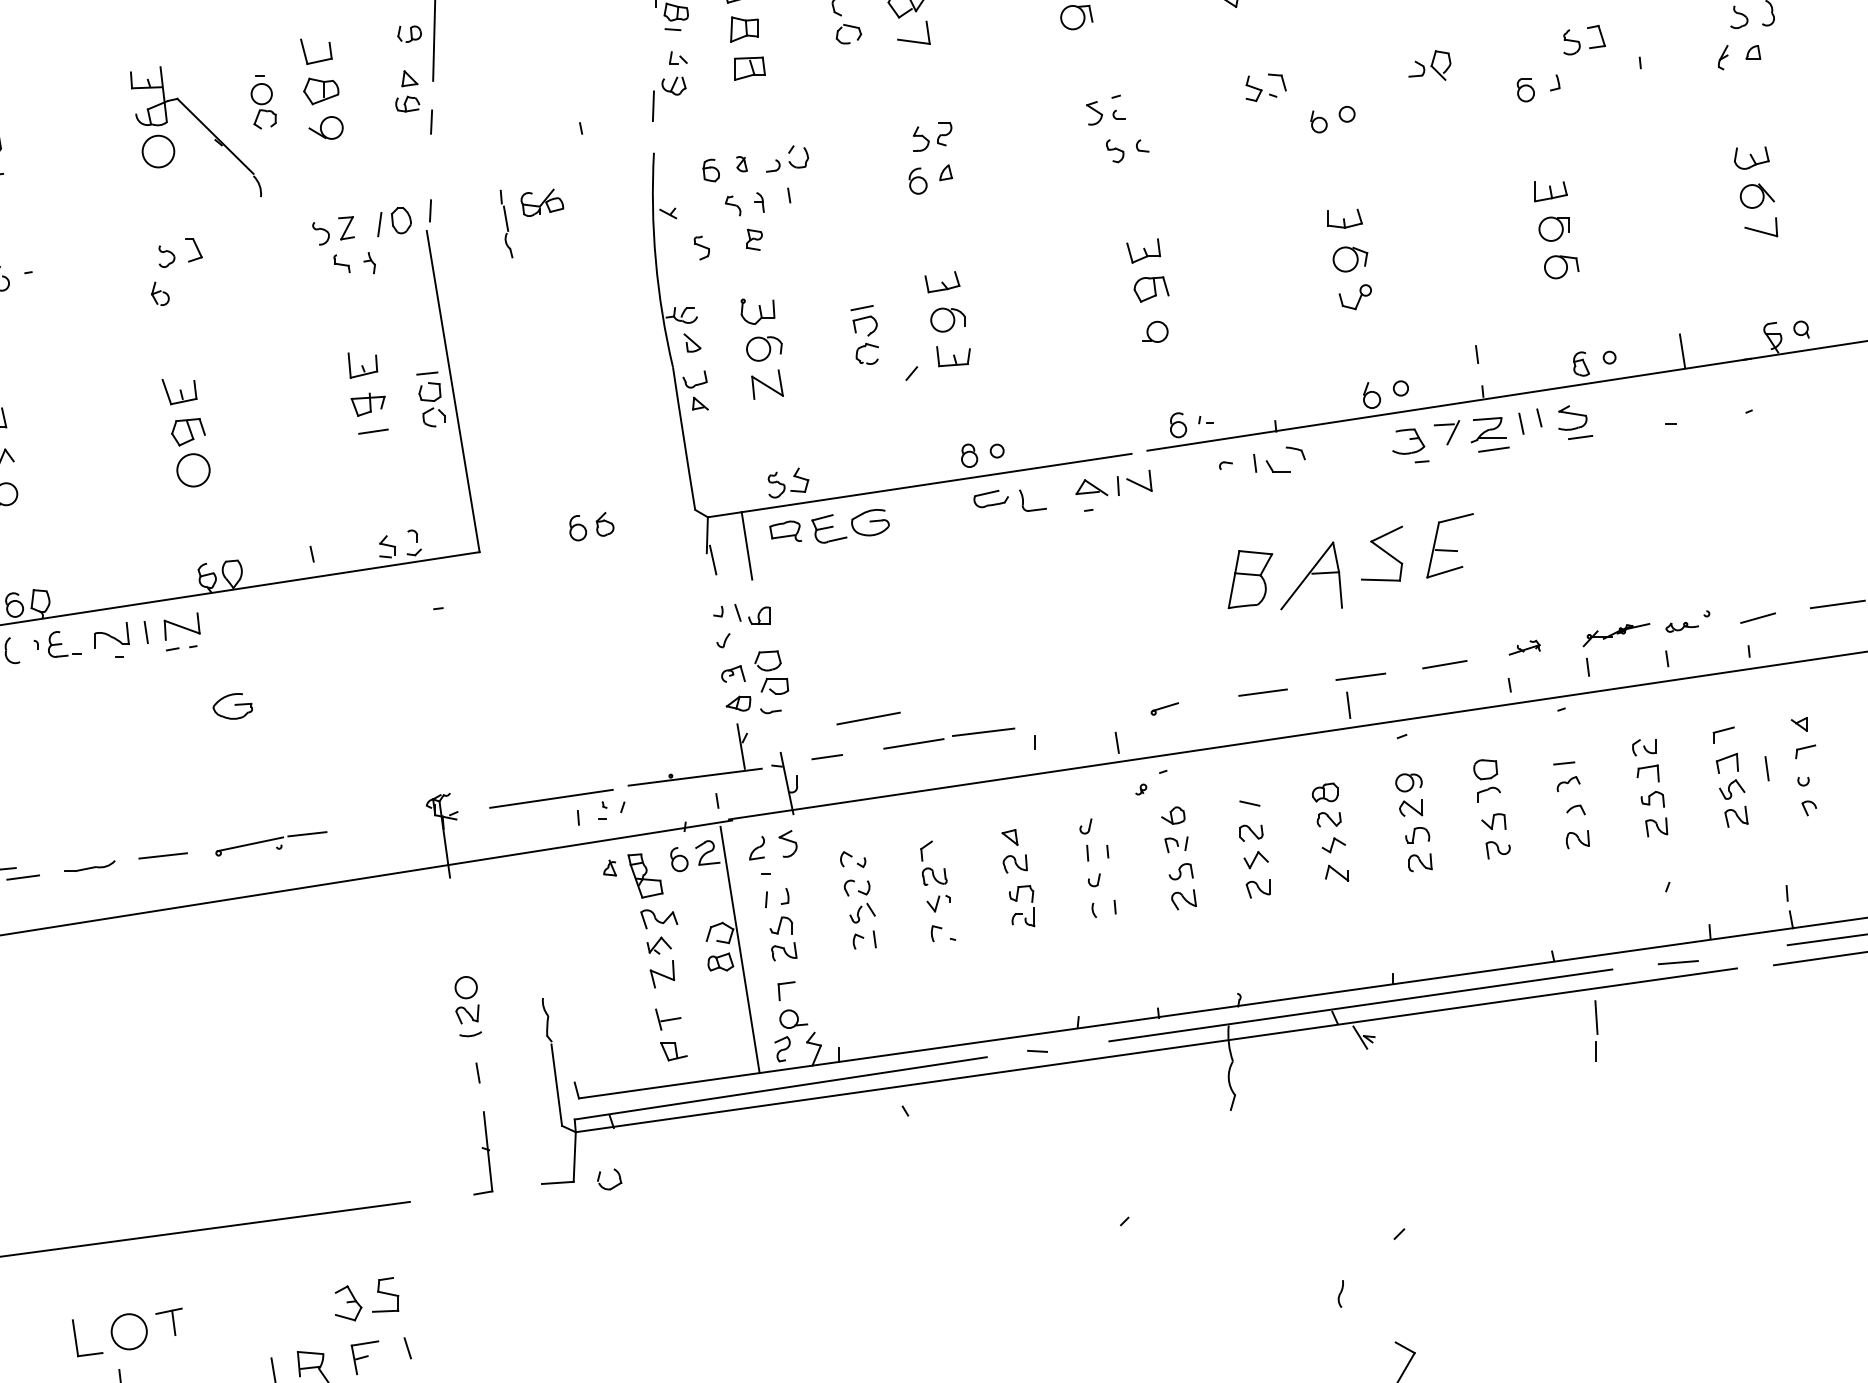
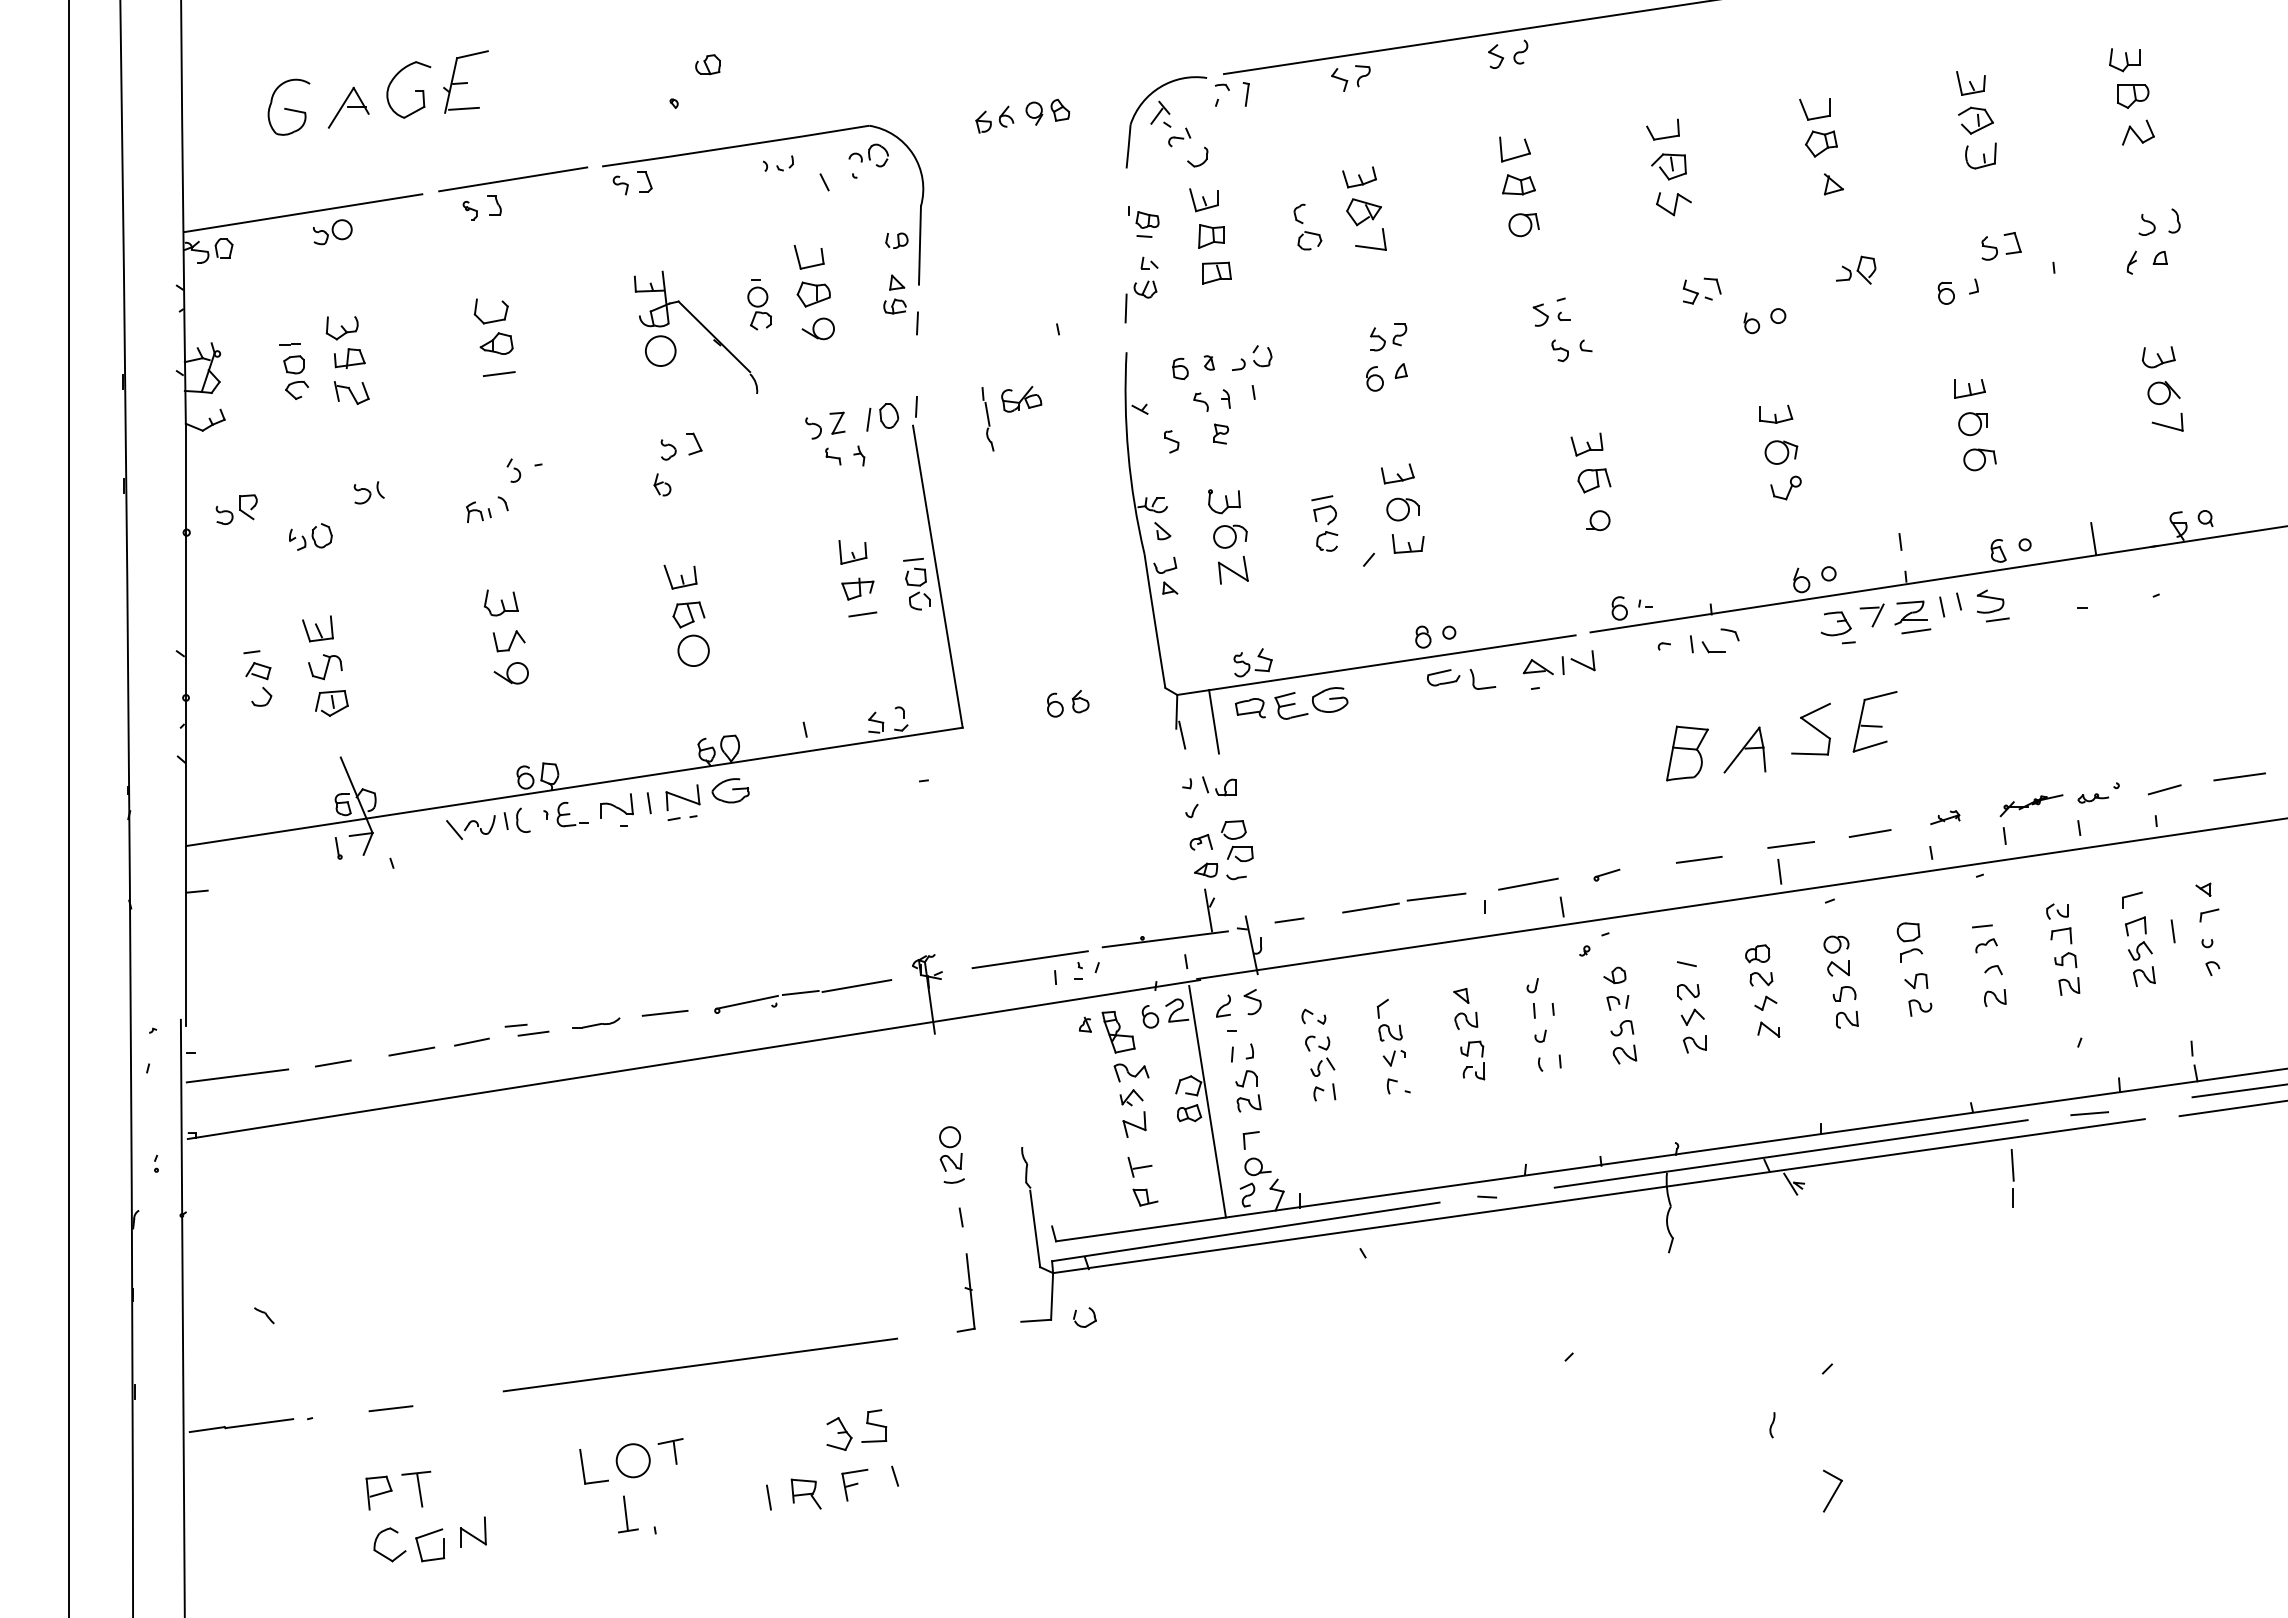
part: (1311, 575) -> (1744, 749), size x0.71
part: (232, 706) -> (730, 790), moved
line: (868, 717) -> (1528, 883), moved
line: (366, 826) -> (856, 985), added

